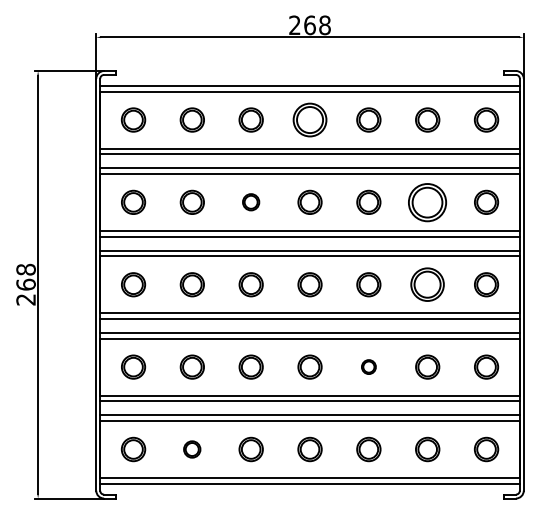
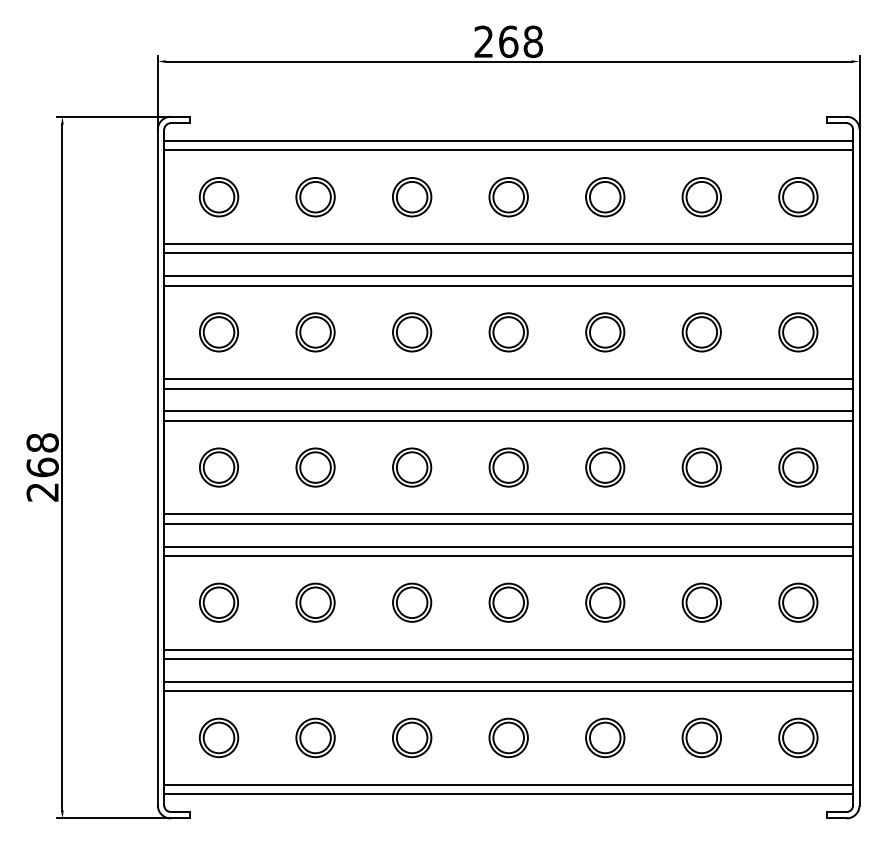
part: (309, 119) -> (507, 196), size x0.71
part: (250, 201) -> (410, 330), size x1.43
part: (427, 201) -> (701, 330), size x0.62
part: (427, 284) -> (701, 467), size x0.71
part: (368, 366) -> (604, 601), size x1.67
part: (191, 449) -> (314, 737), size x1.43

